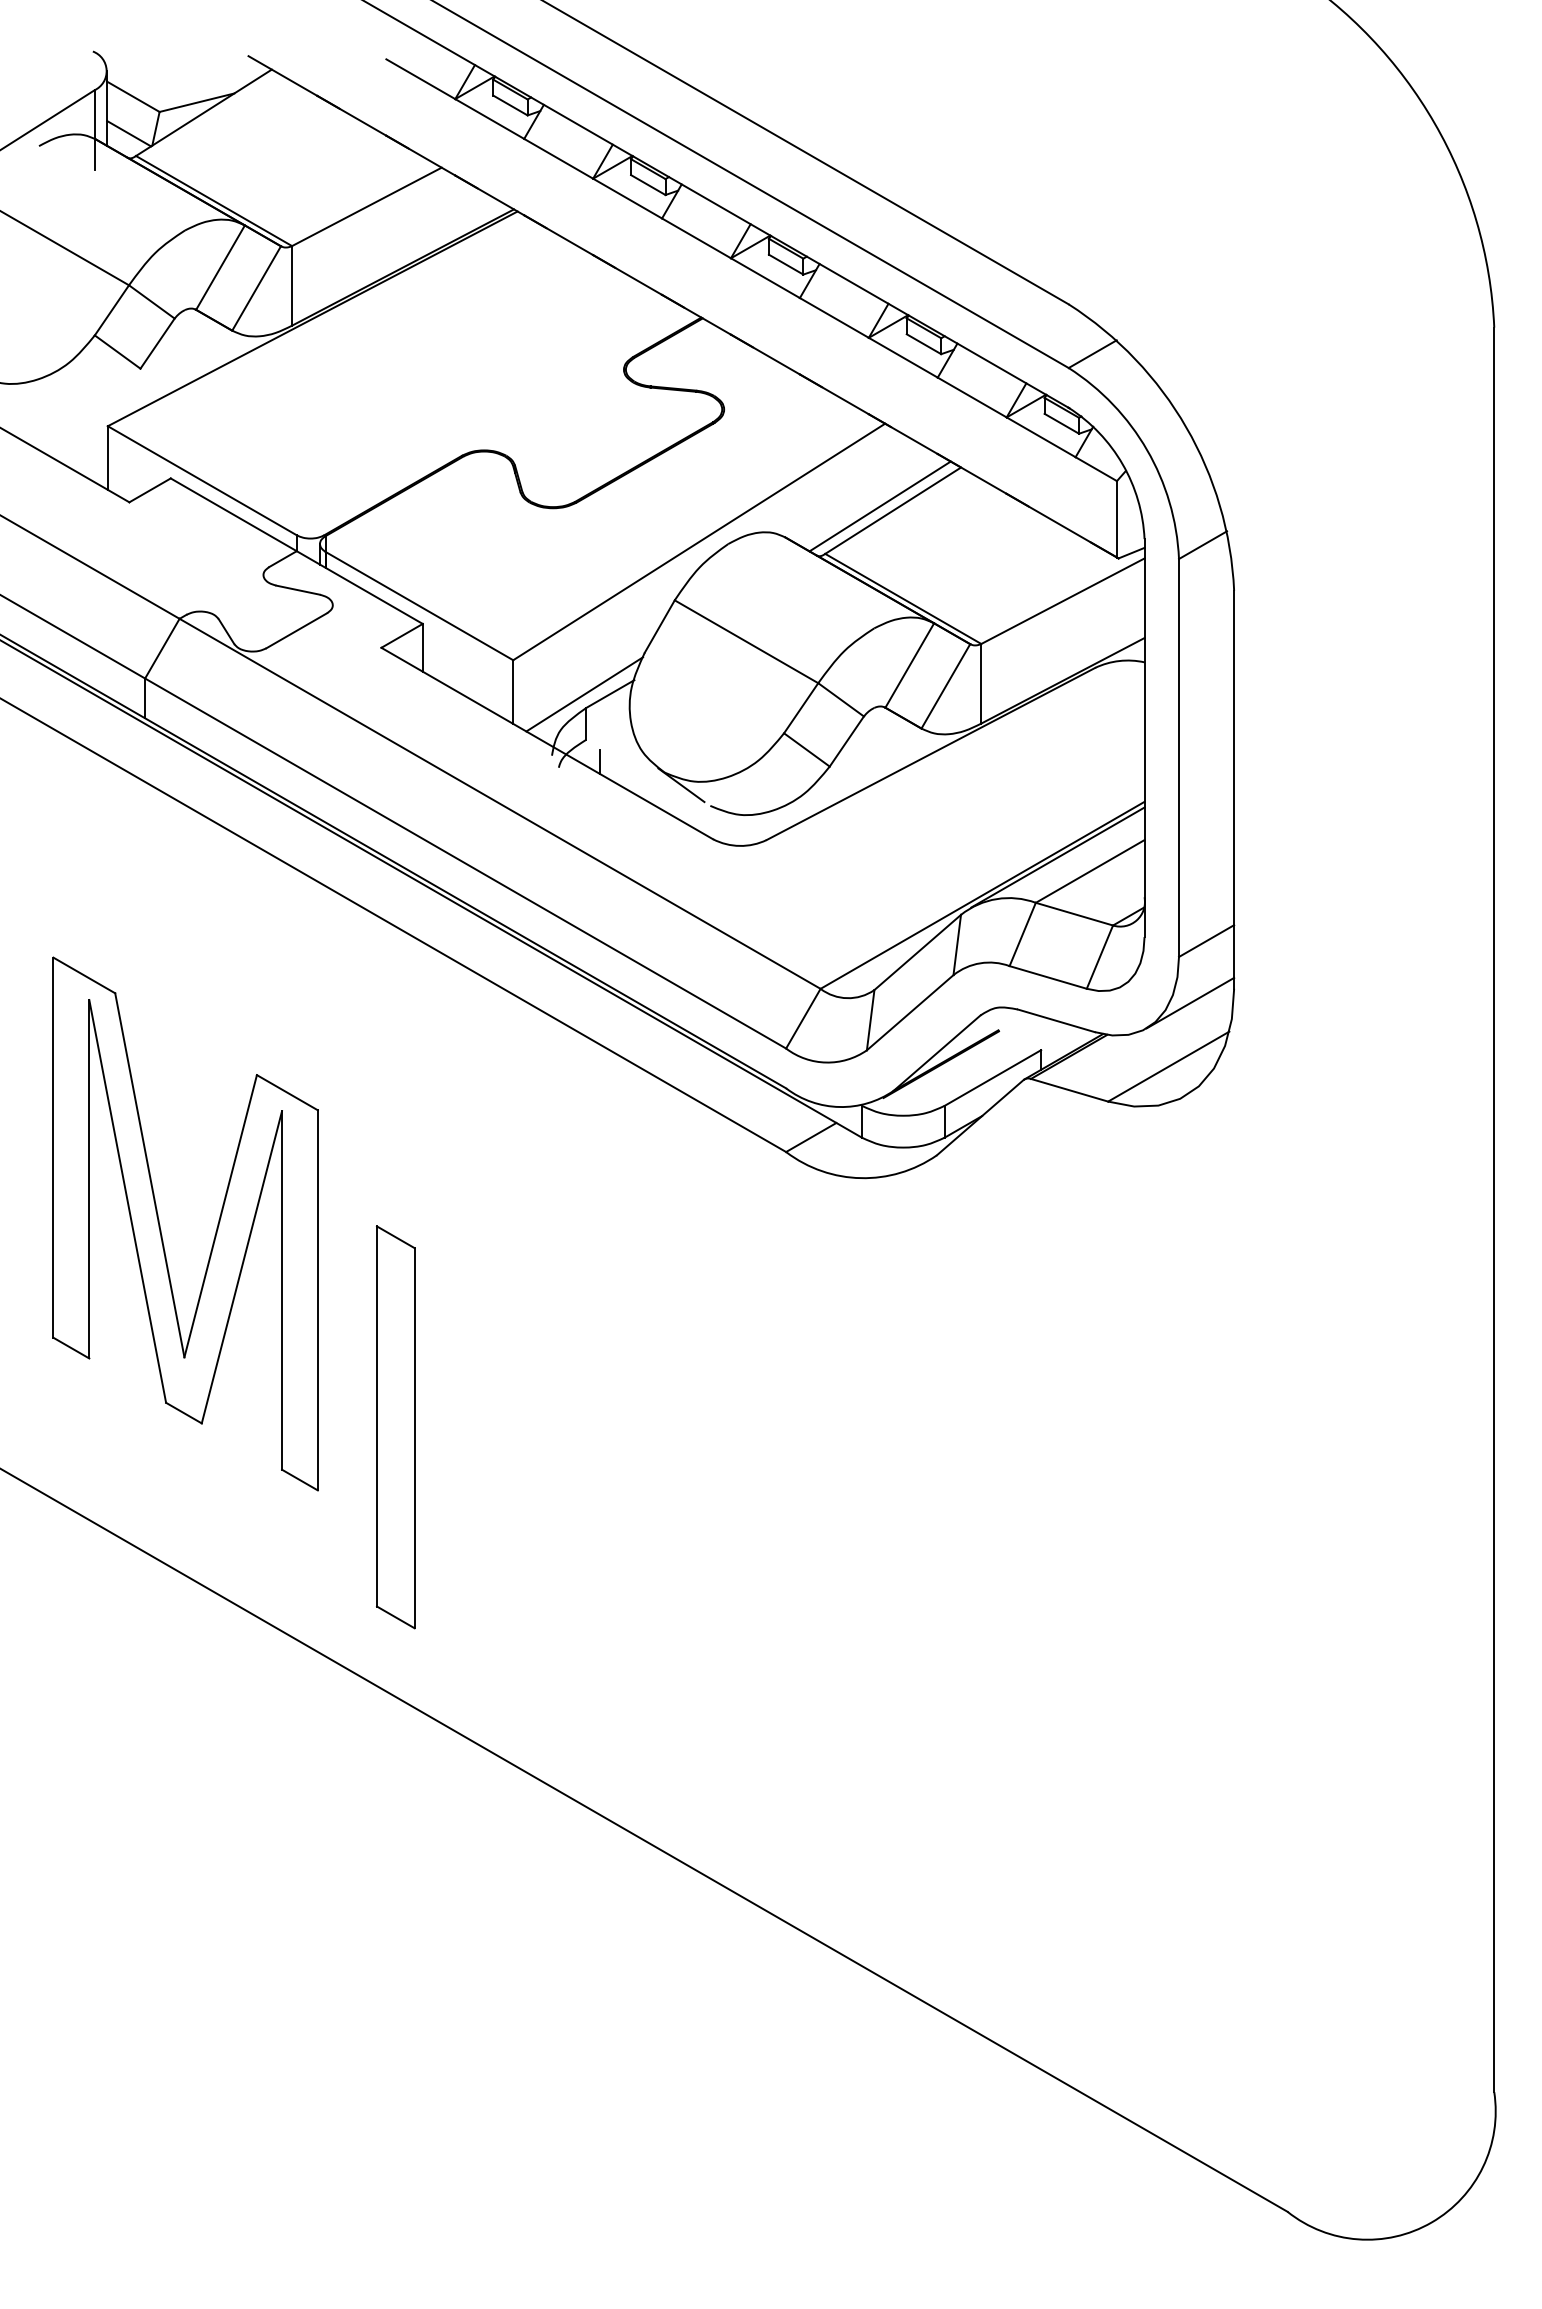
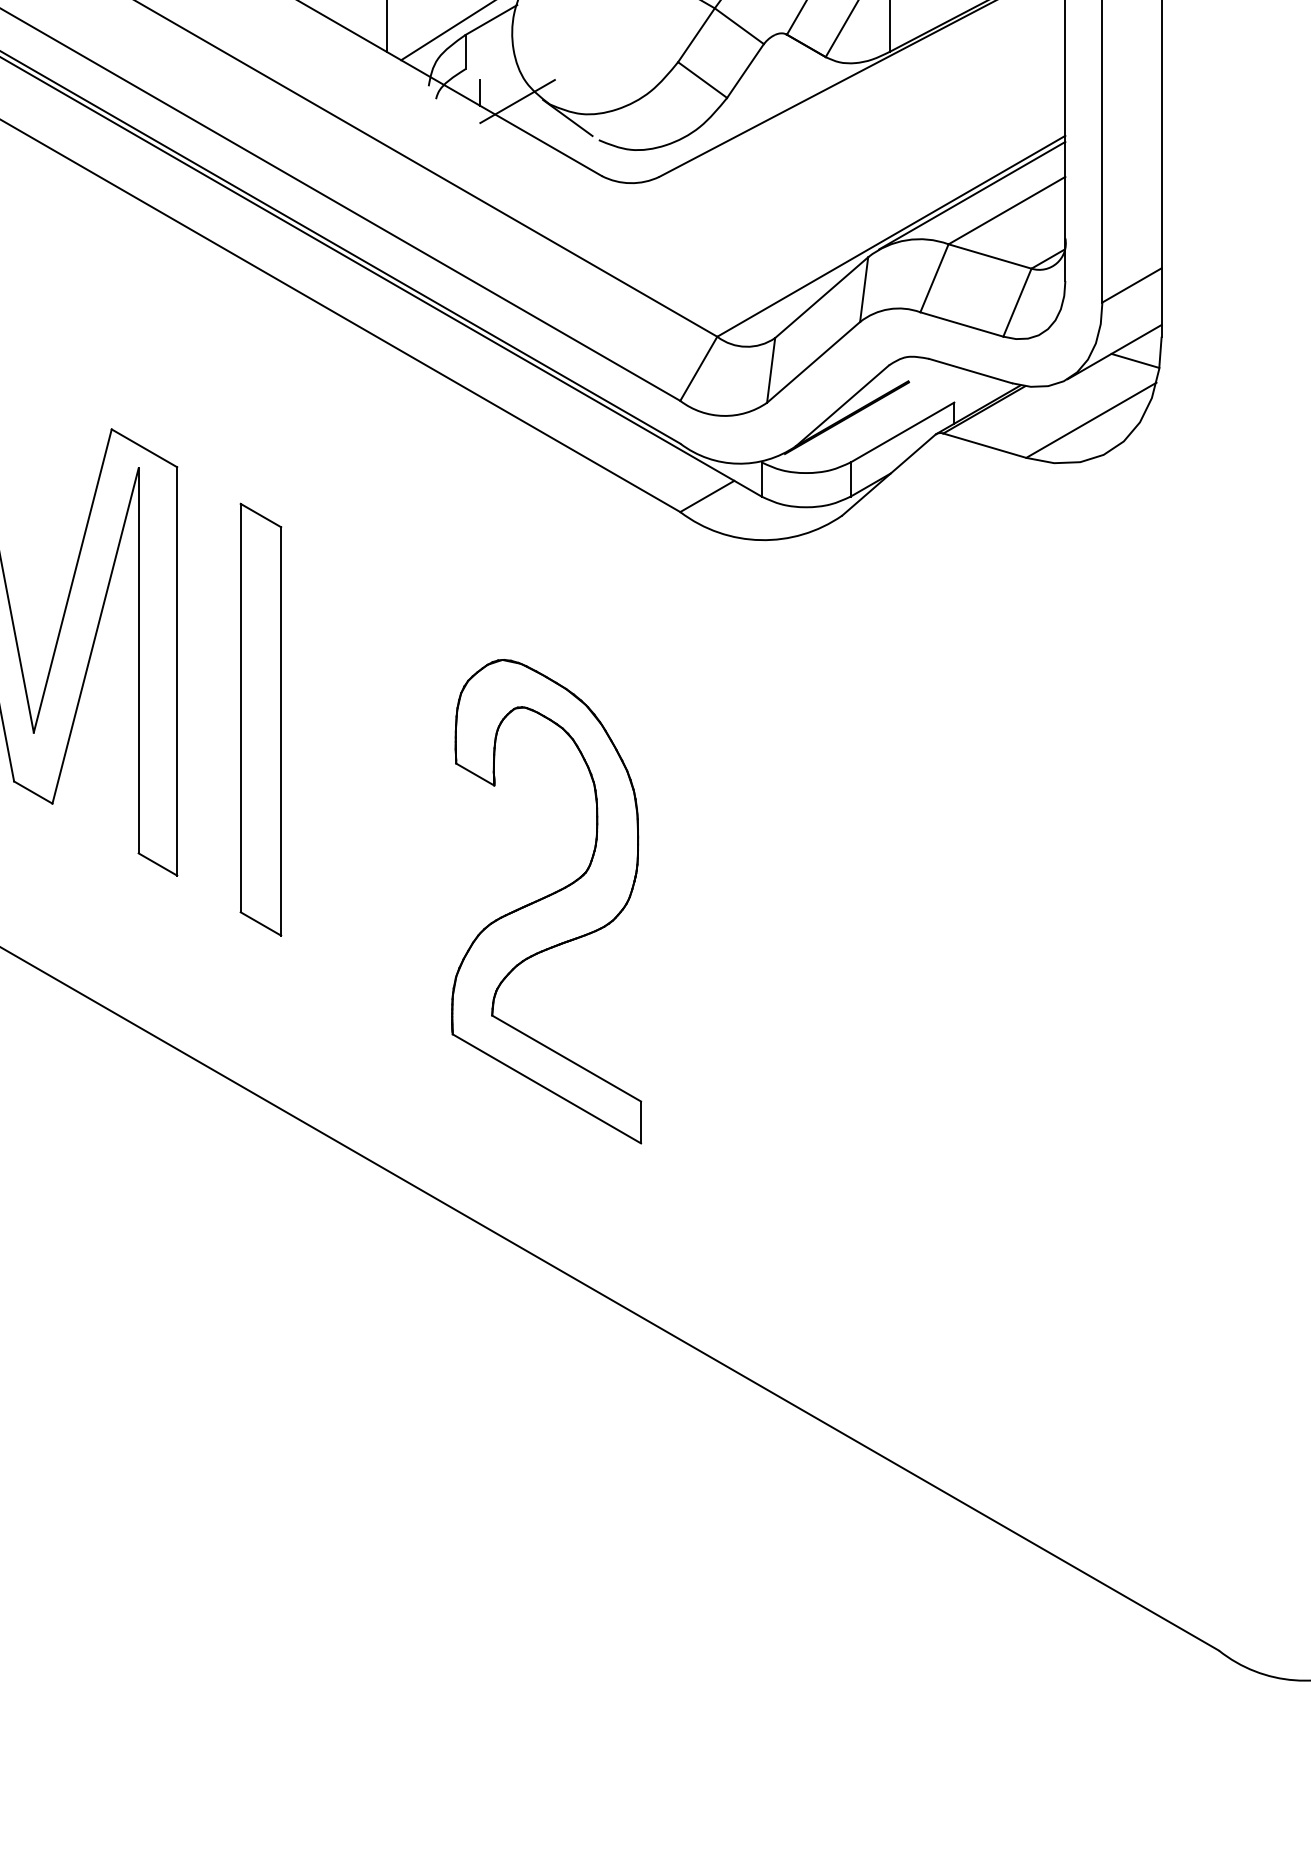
line: (634, 769) -> (517, 101), added
line: (1209, 1010) -> (1135, 360), added
part: (395, 1427) -> (260, 719), moved
part: (661, 1514) -> (546, 901), added

